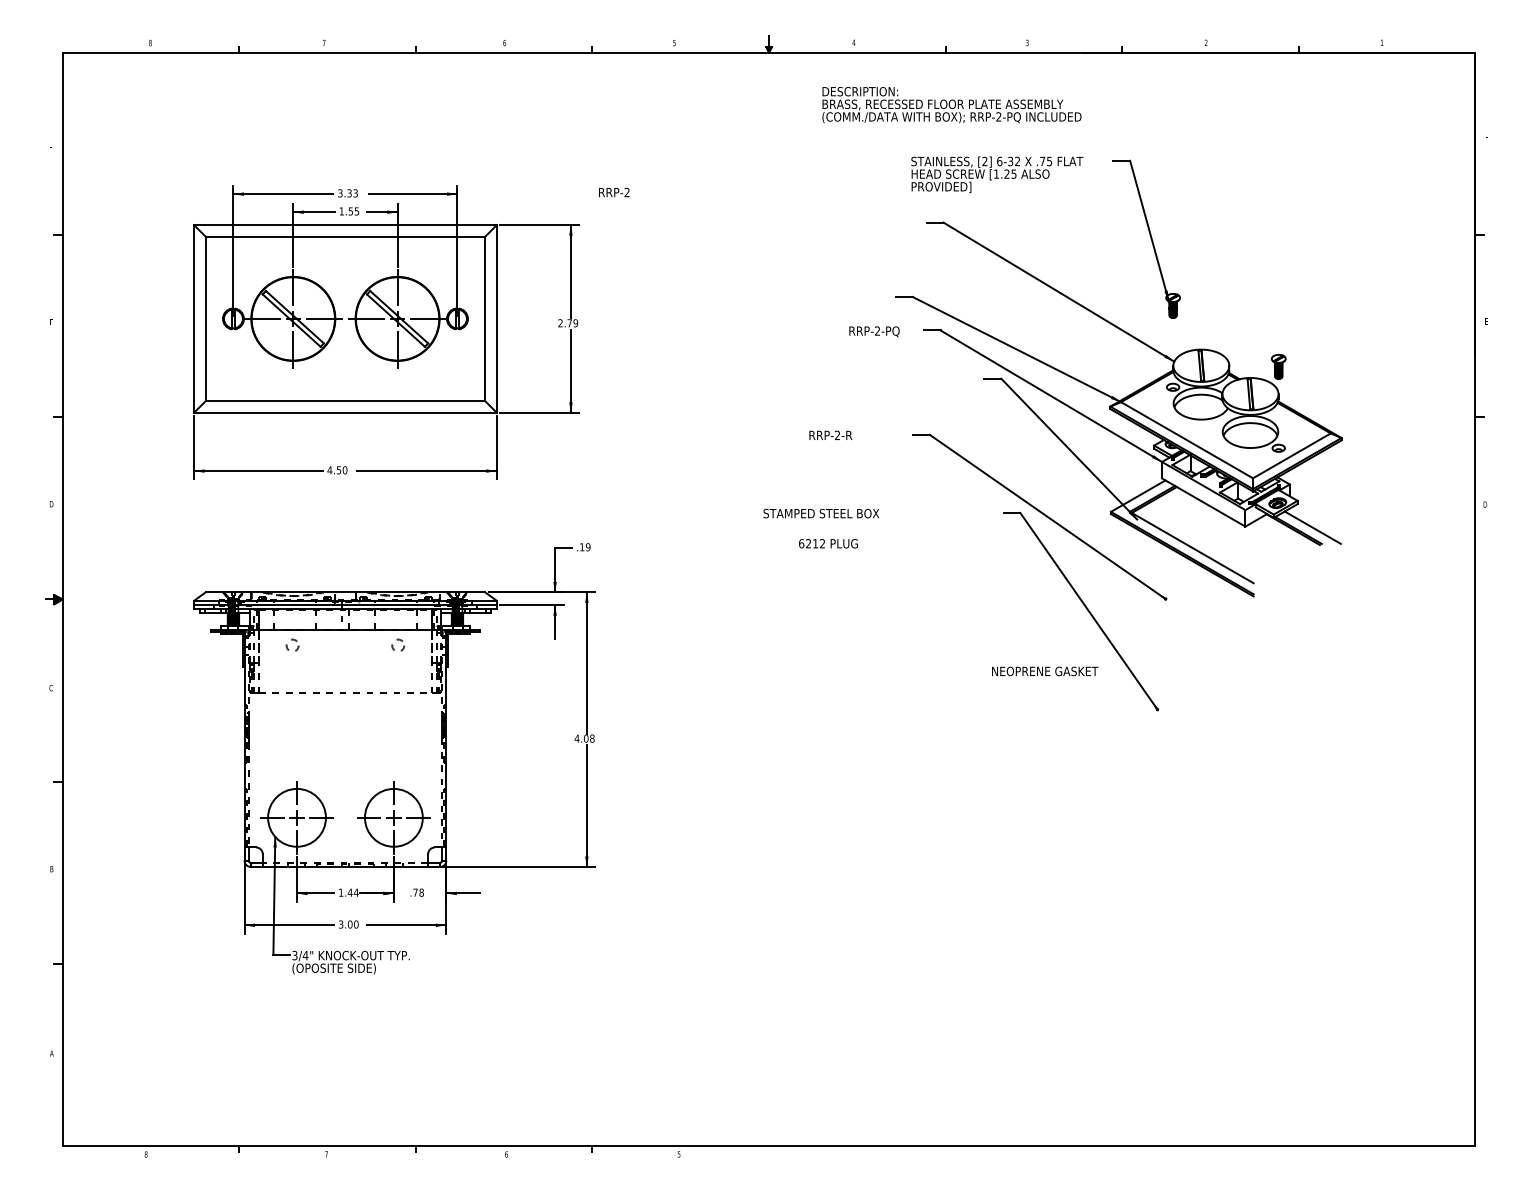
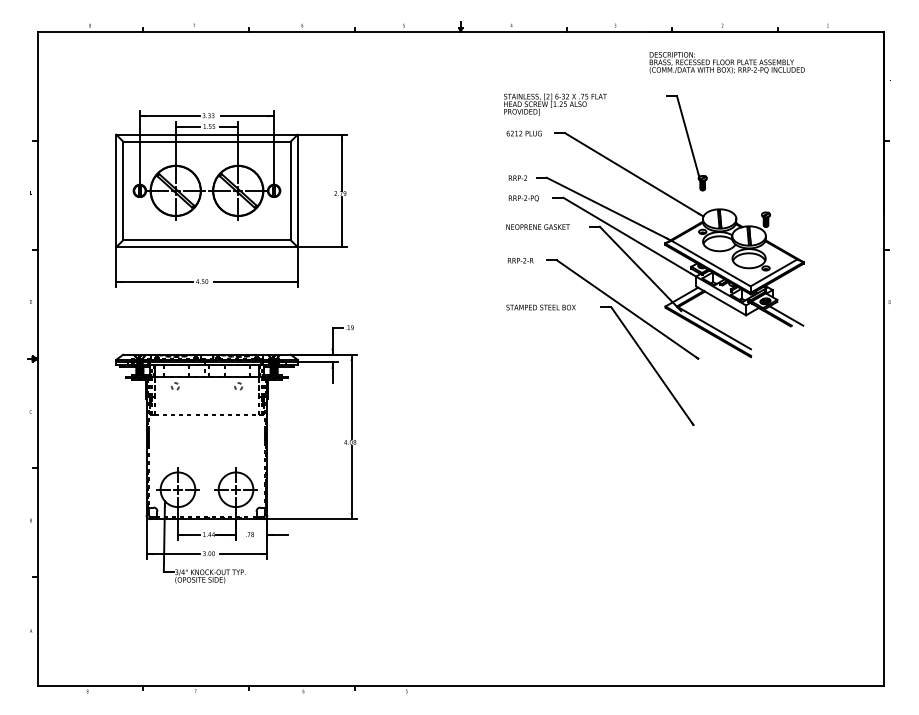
text: (950, 104) -> (726, 62), moved
text: (997, 174) -> (555, 104), moved
text: (613, 191) -> (517, 177), moved
text: (830, 435) -> (520, 260), moved
text: (820, 513) -> (540, 307), moved
text: (827, 543) -> (523, 133), moved
text: (1044, 670) -> (537, 226), moved

